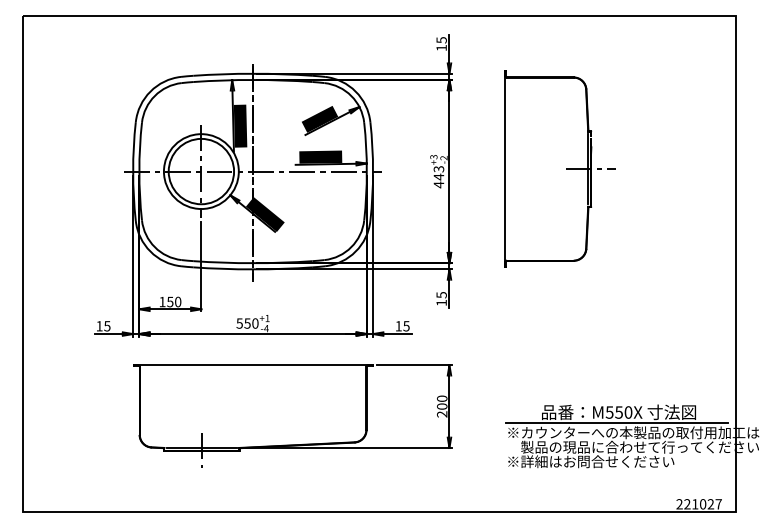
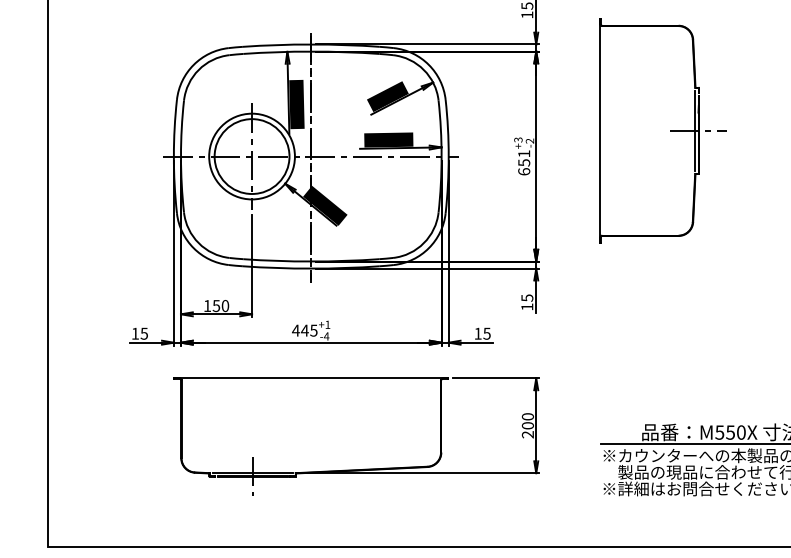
part: (559, 168) -> (662, 130), moved
text: (438, 177) -> (523, 163), 443 -> 651
text: (247, 323) -> (304, 330), 550 -> 445

